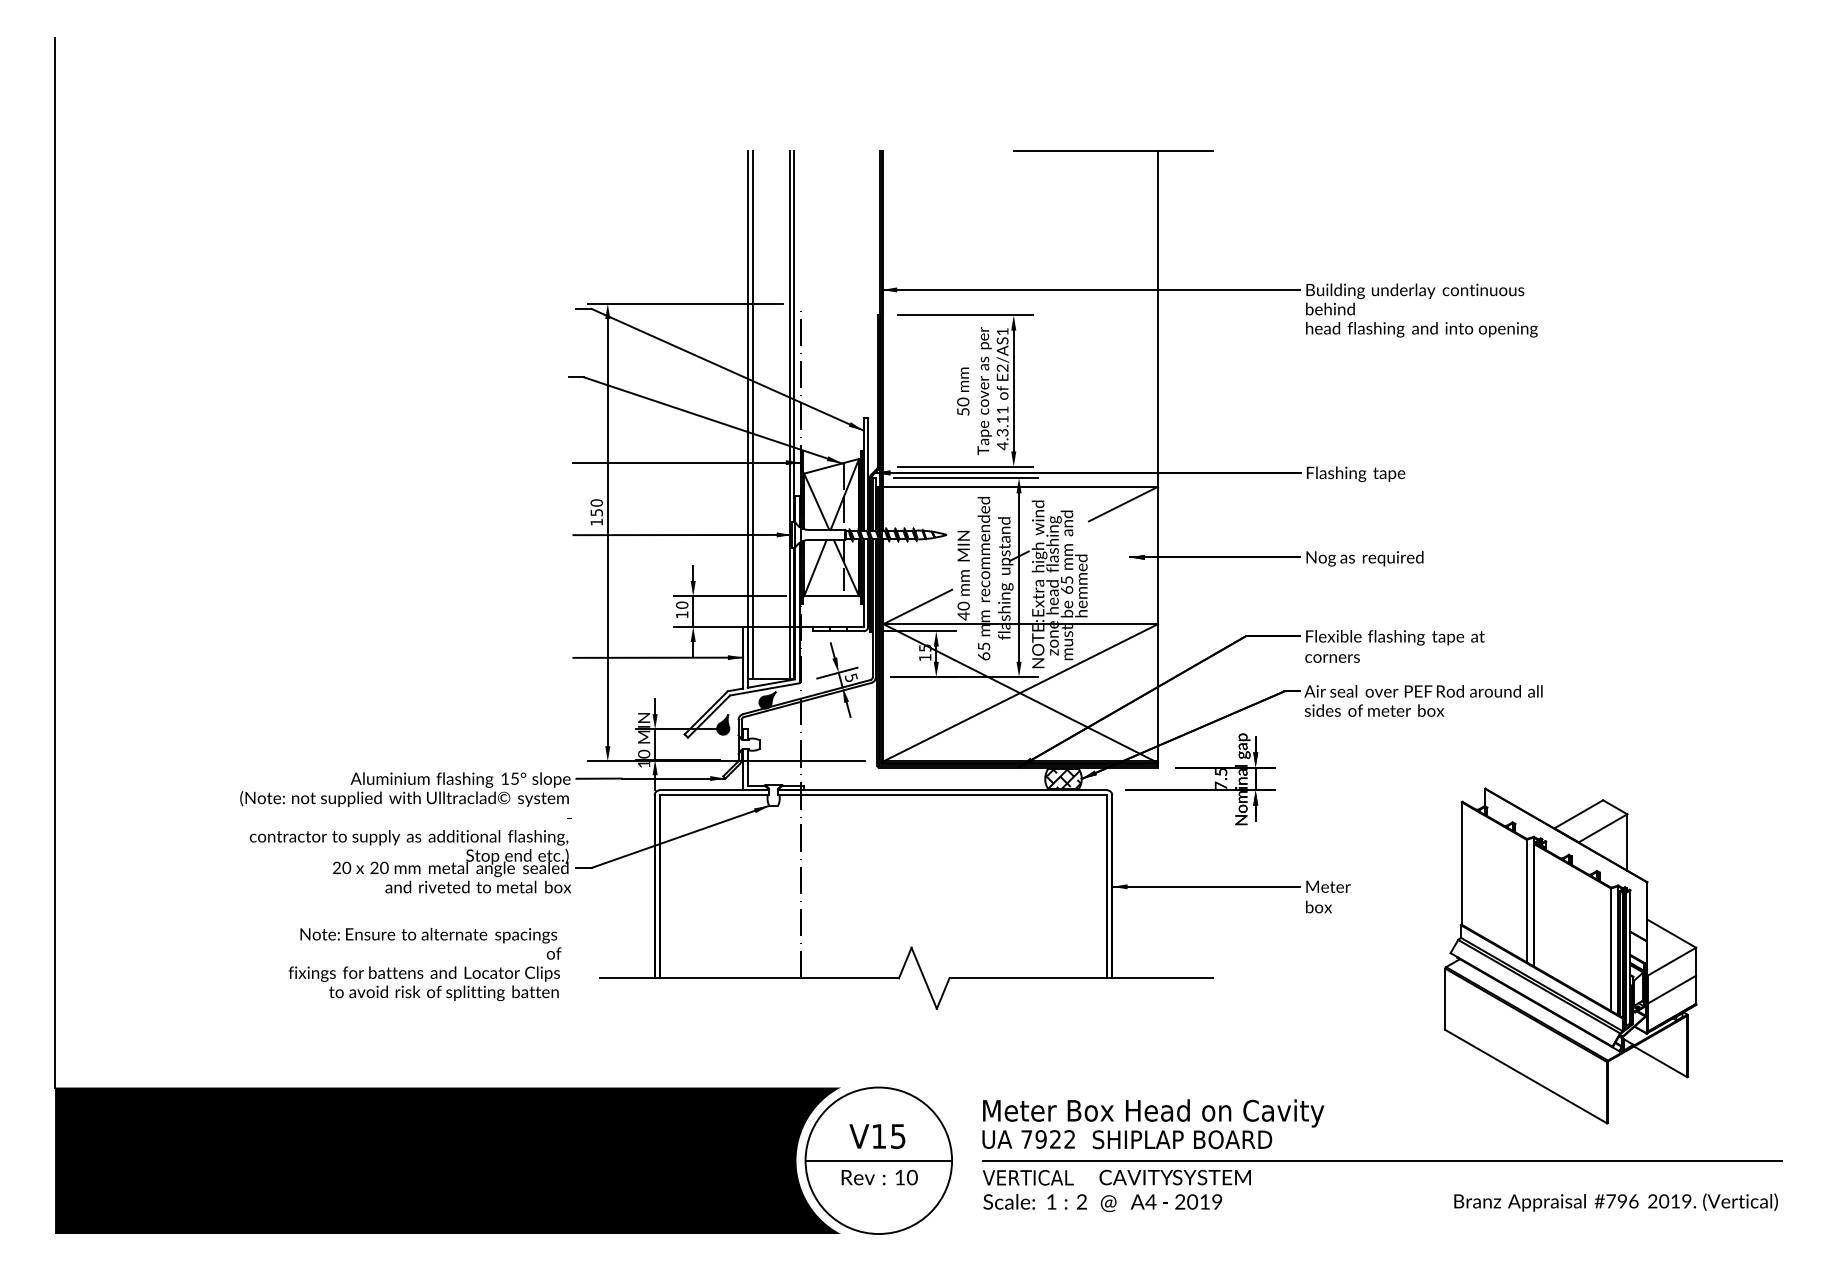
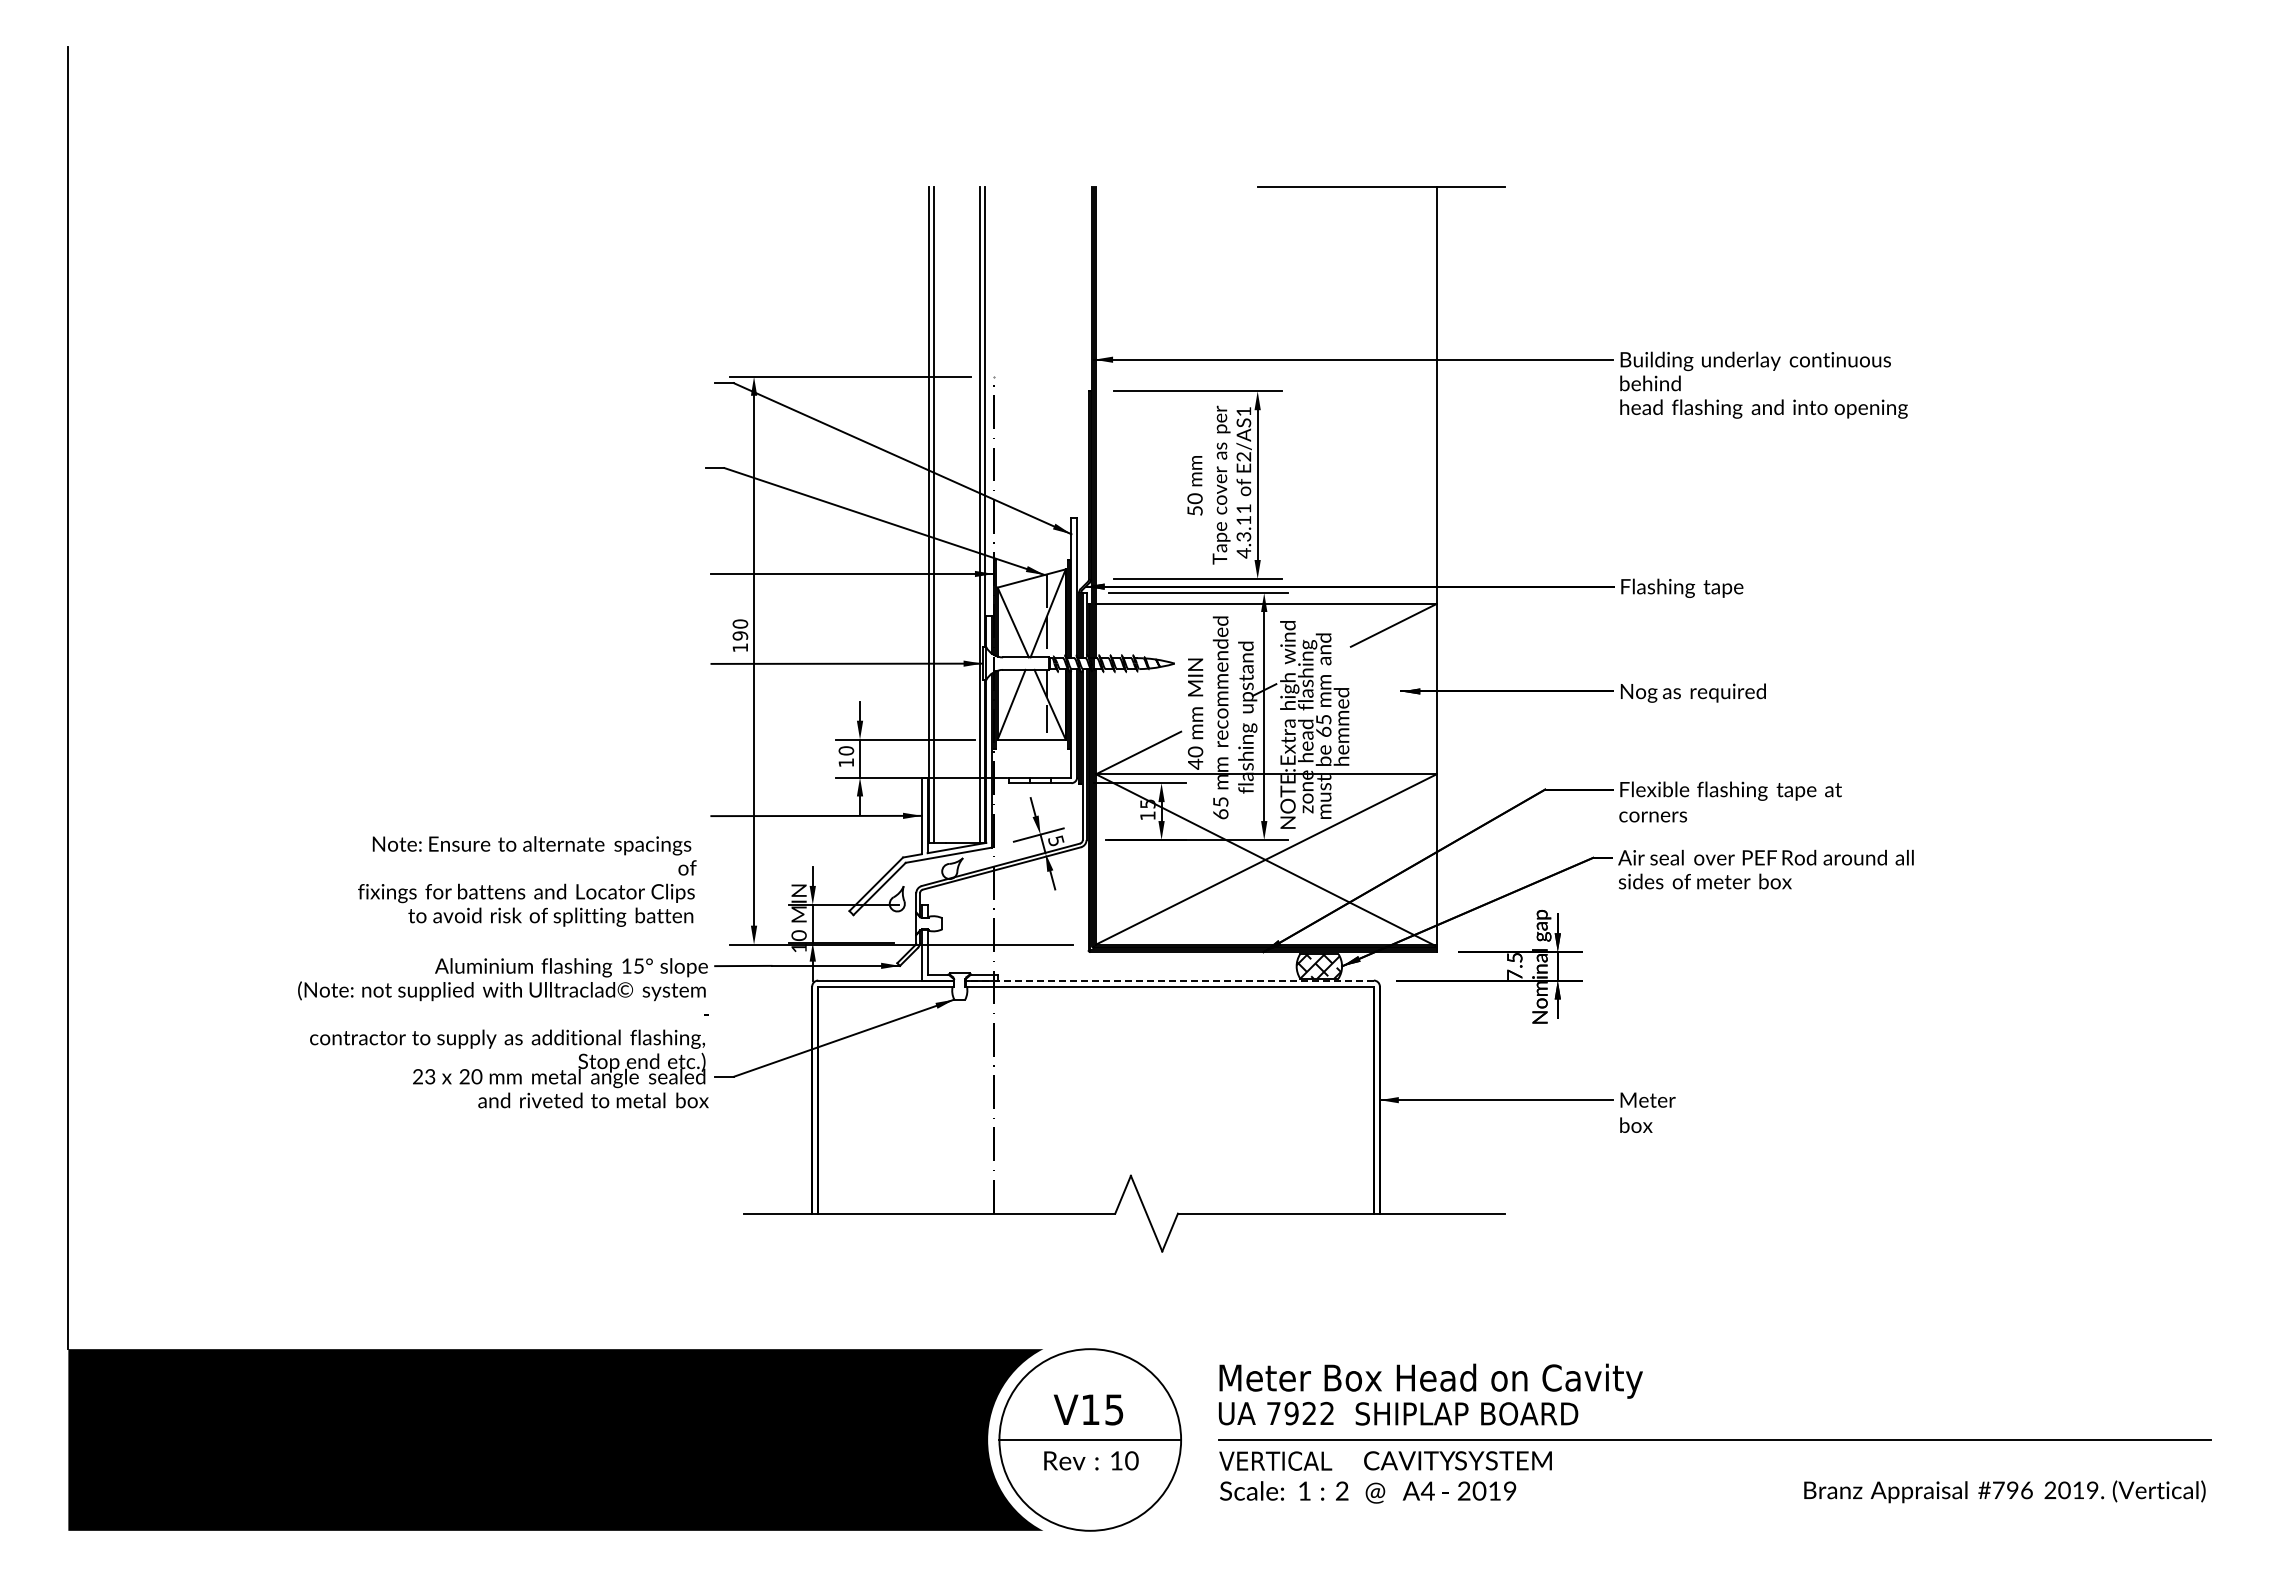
text: (596, 512) -> (739, 635), 150 -> 190
fill: (767, 700) -> (952, 868), removed
fill: (722, 724) -> (896, 898), removed
line: (942, 790) -> (1169, 980), solid -> dashed
text: (346, 867) -> (429, 1076), 20 -> 23
part: (1570, 955) -> (1948, 1185), removed
text: (425, 964) -> (527, 881), moved

